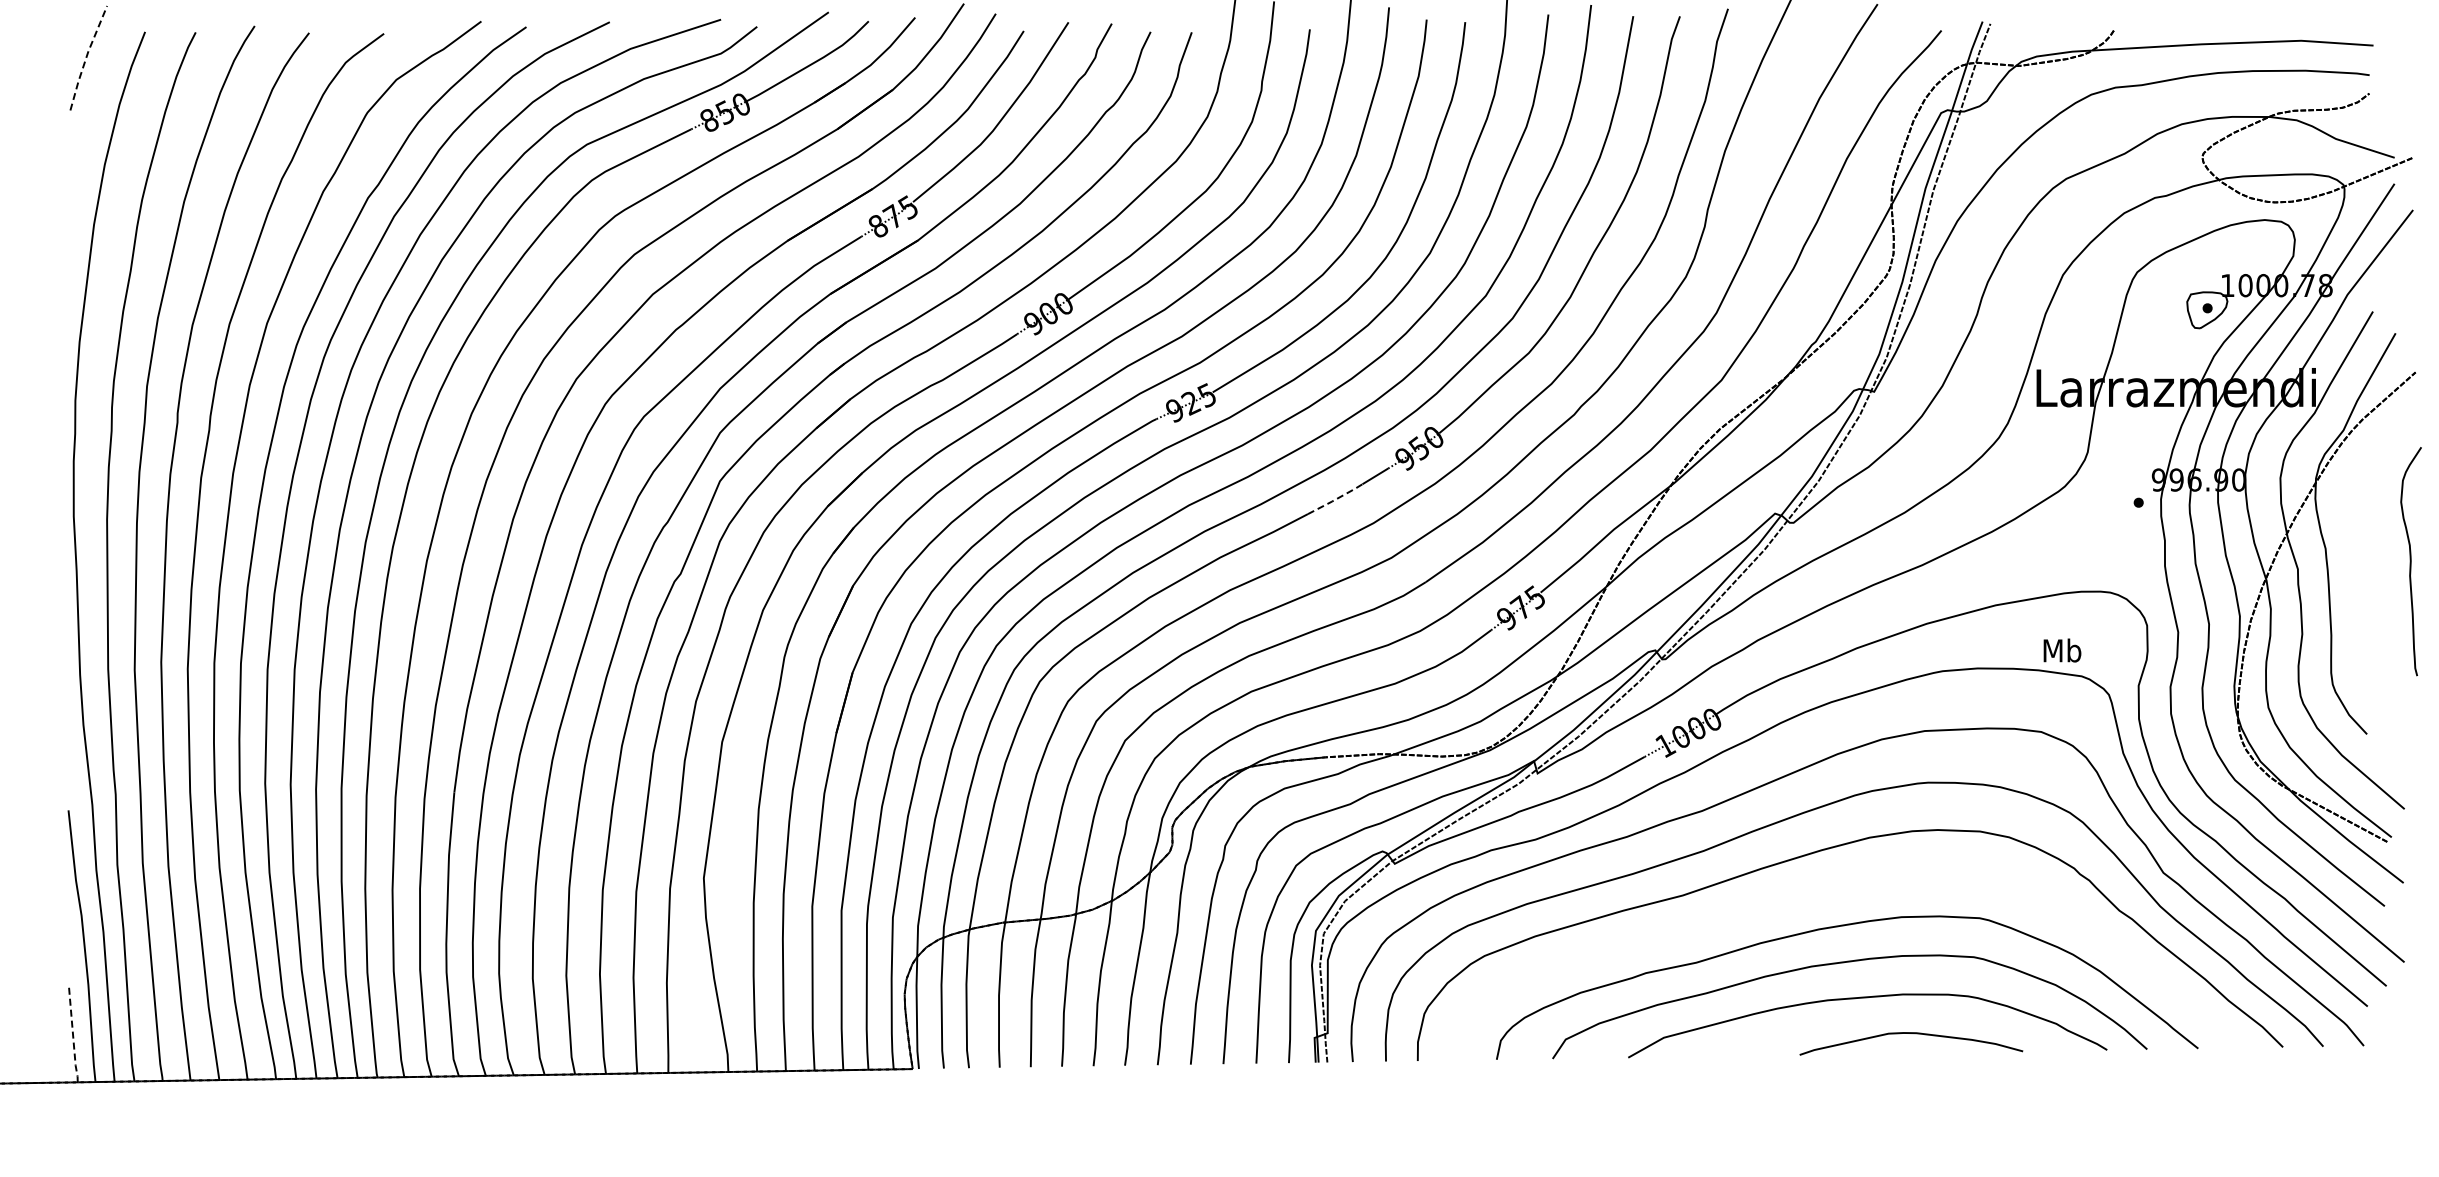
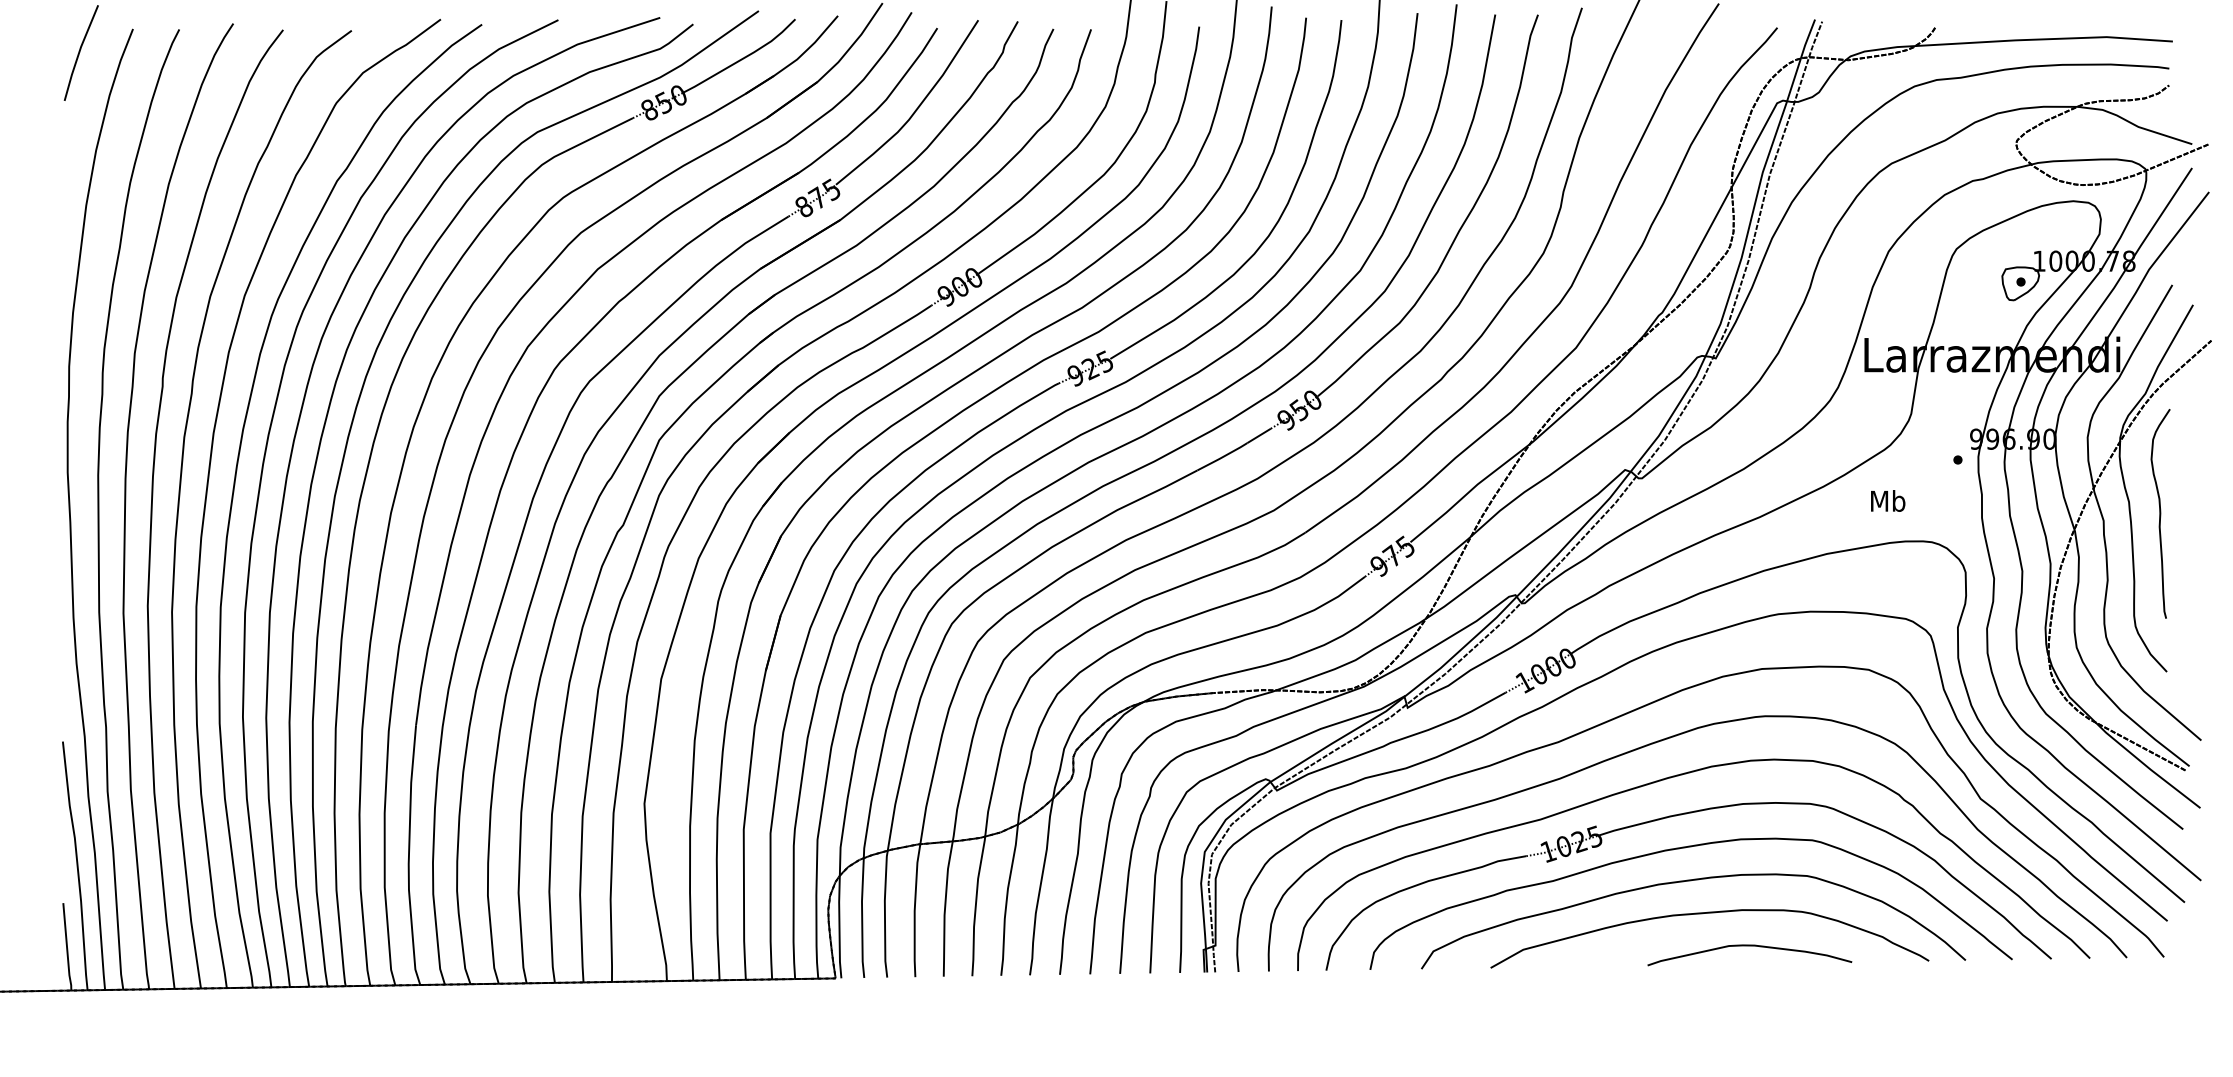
line: (86, 57) -> (79, 52), dashed -> solid
line: (1335, 499) -> (1222, 457), dashed -> solid
curve: (2410, 561) -> (2160, 513), moved
text: (2062, 650) -> (1888, 500), moved
part: (1829, 892) -> (1674, 816), added
line: (73, 1035) -> (67, 947), dashed -> solid

